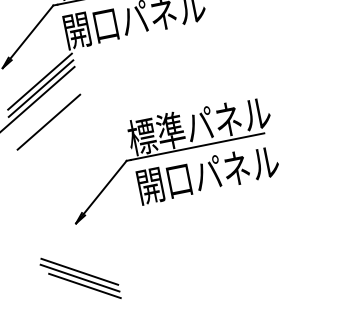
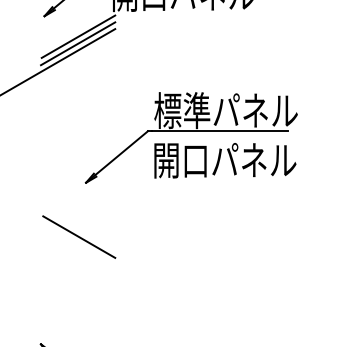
line: (49, 122) -> (79, 78), removed
line: (79, 271) -> (80, 230), removed
line: (84, 285) -> (82, 245), removed

